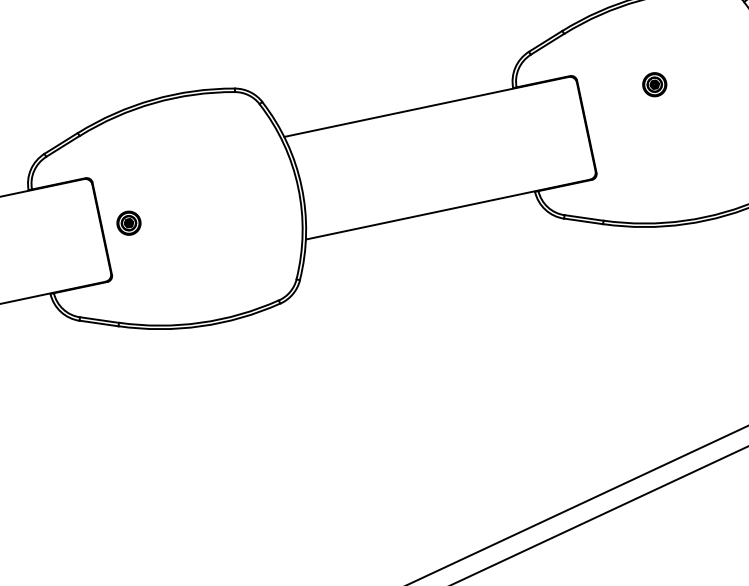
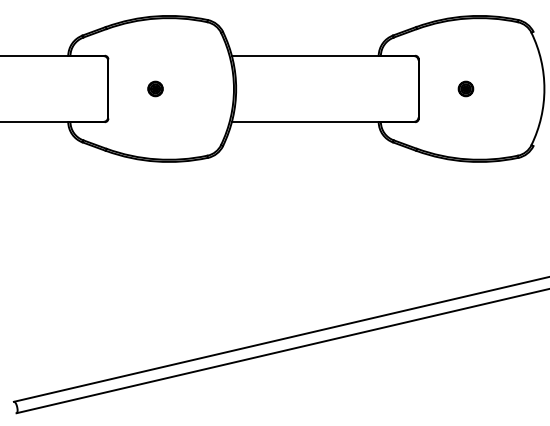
part: (653, 84) -> (465, 88), moved
part: (128, 222) -> (155, 88), moved

